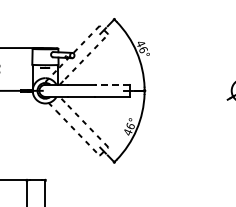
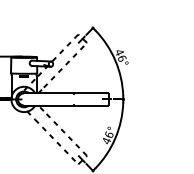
line: (111, 84) -> (90, 93), dashed -> solid

